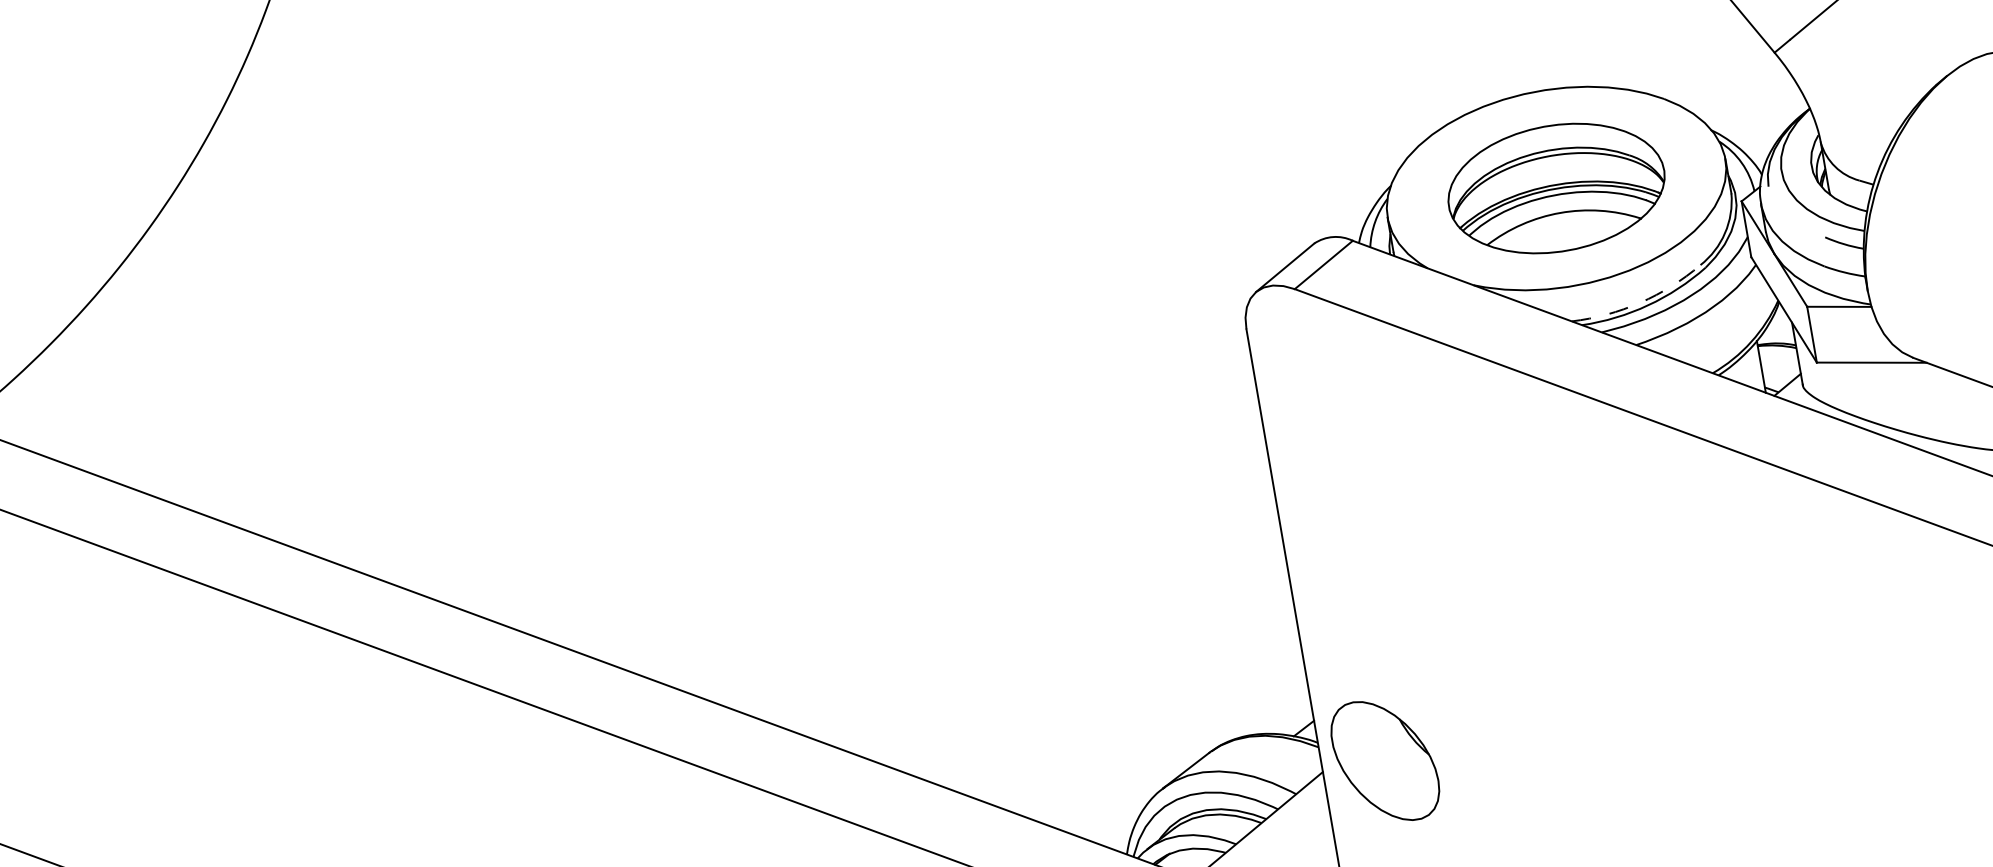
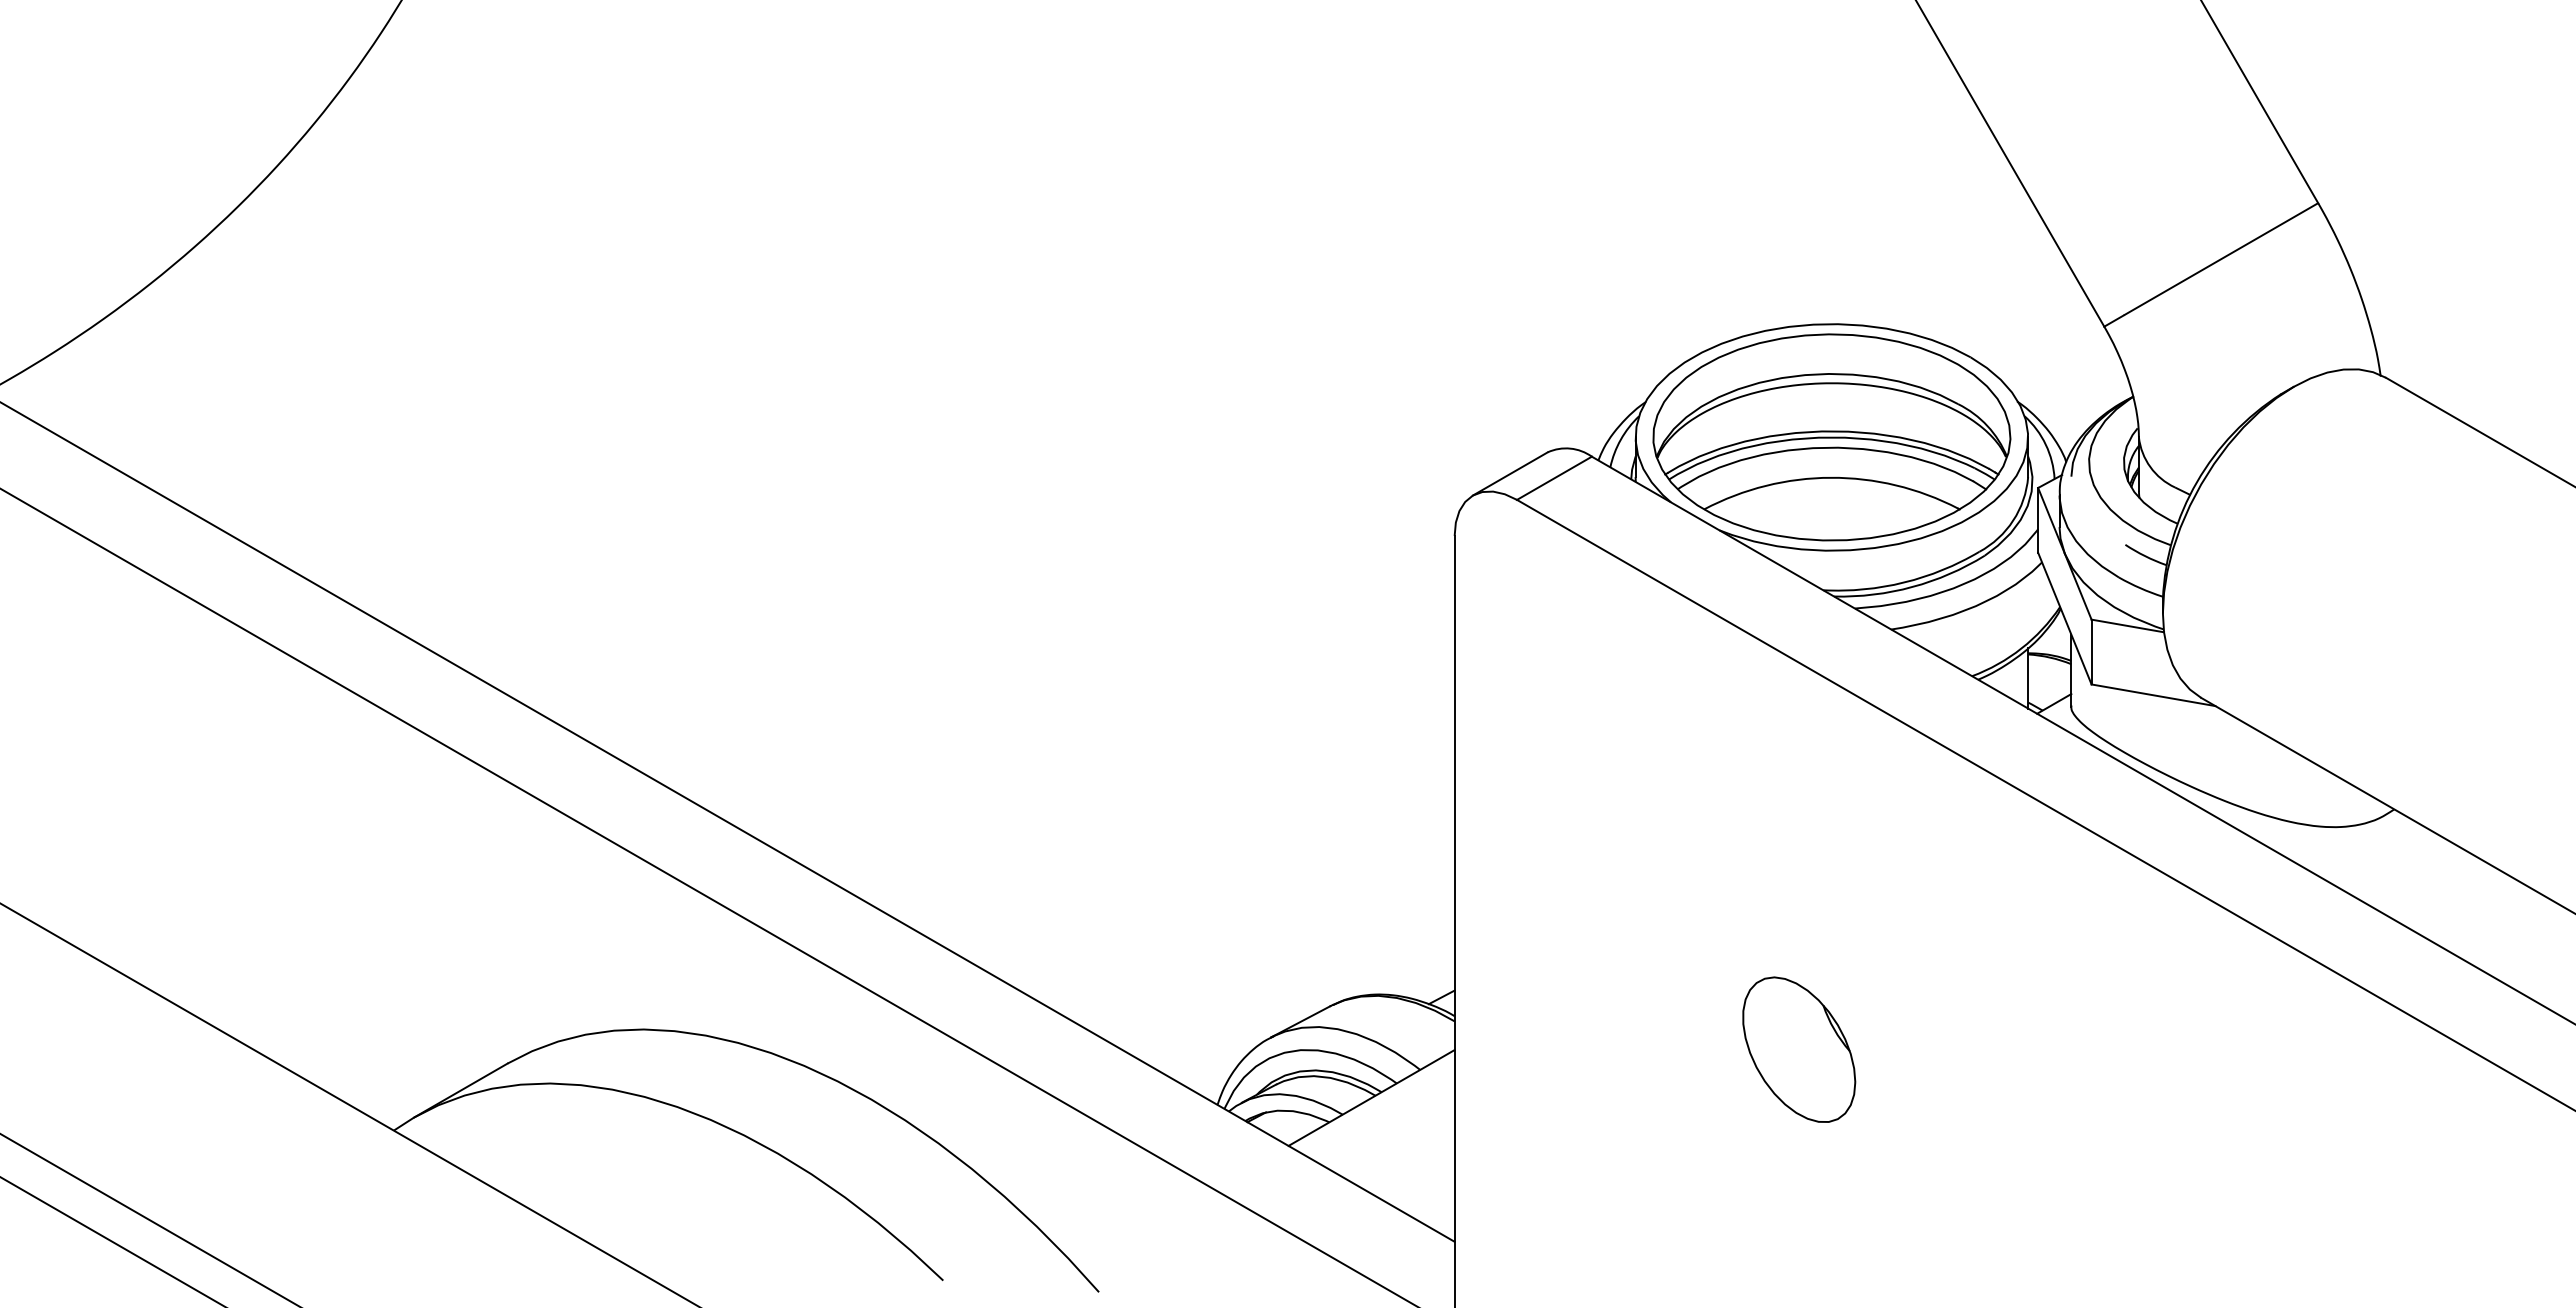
part: (1556, 188) -> (1831, 437), size x1.43
arc: (1640, 302) -> (1904, 582), dashed -> solid
part: (1385, 760) -> (1799, 1049), moved

